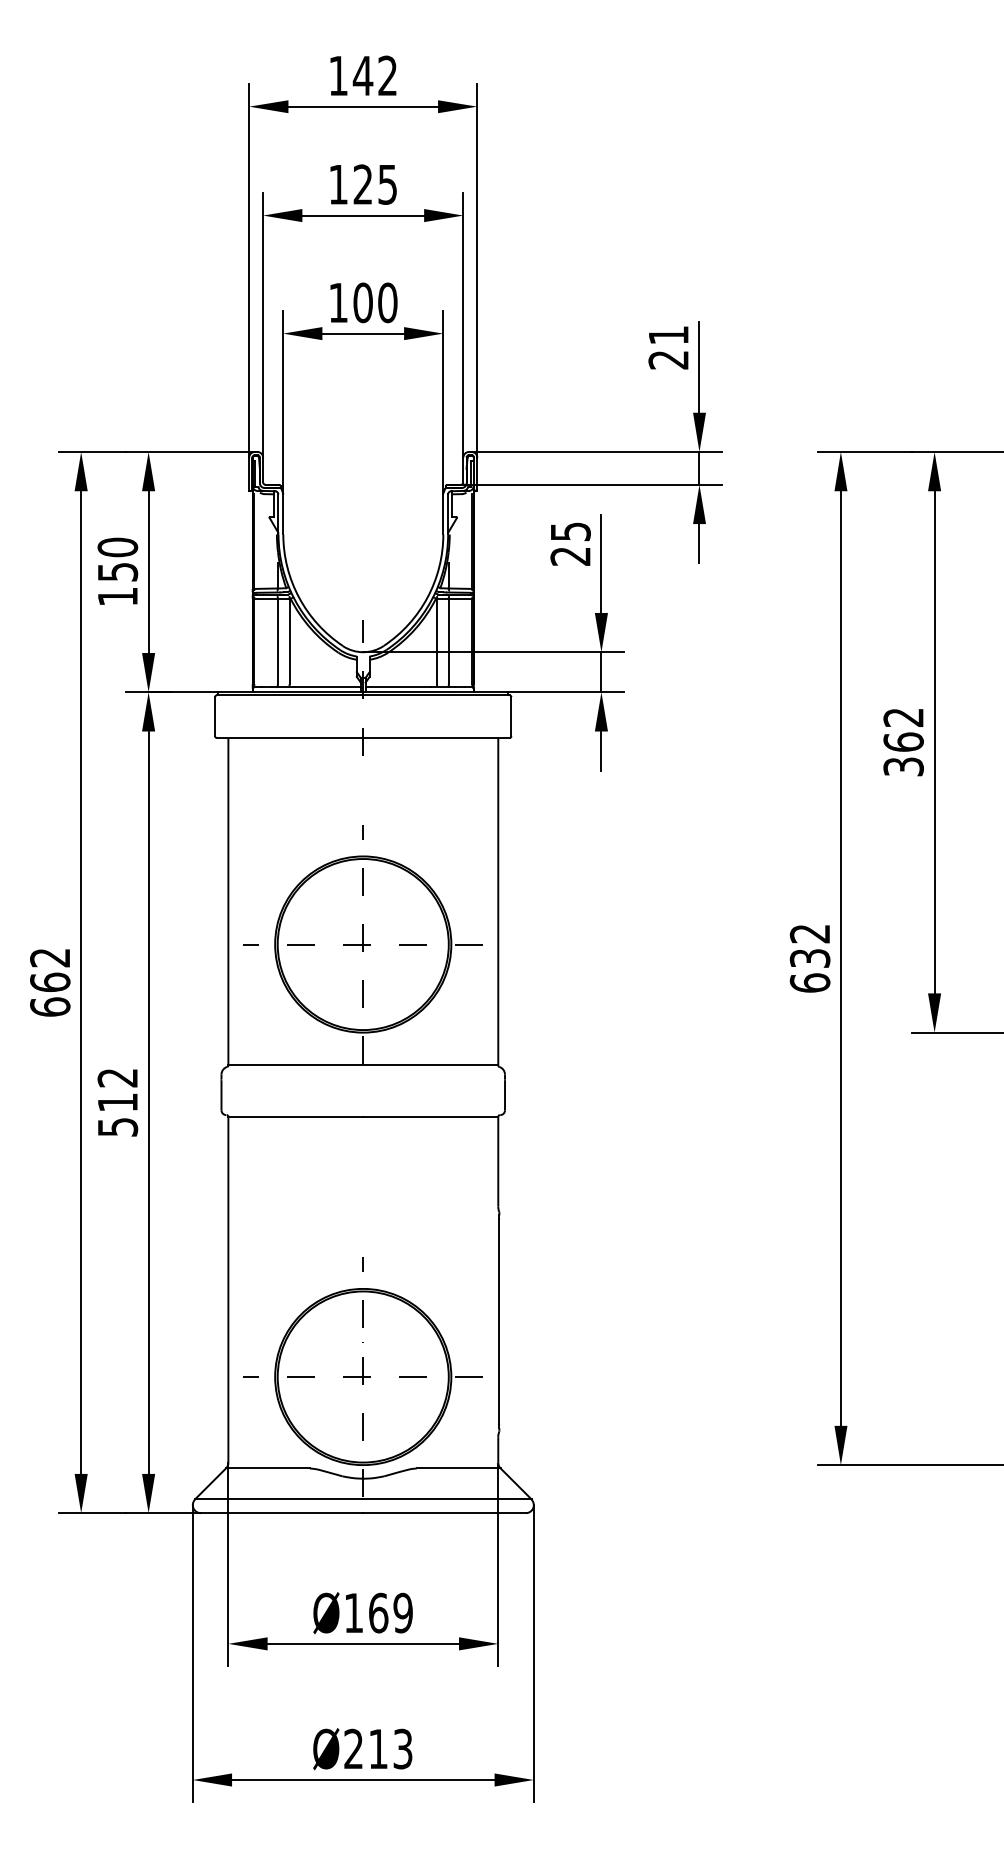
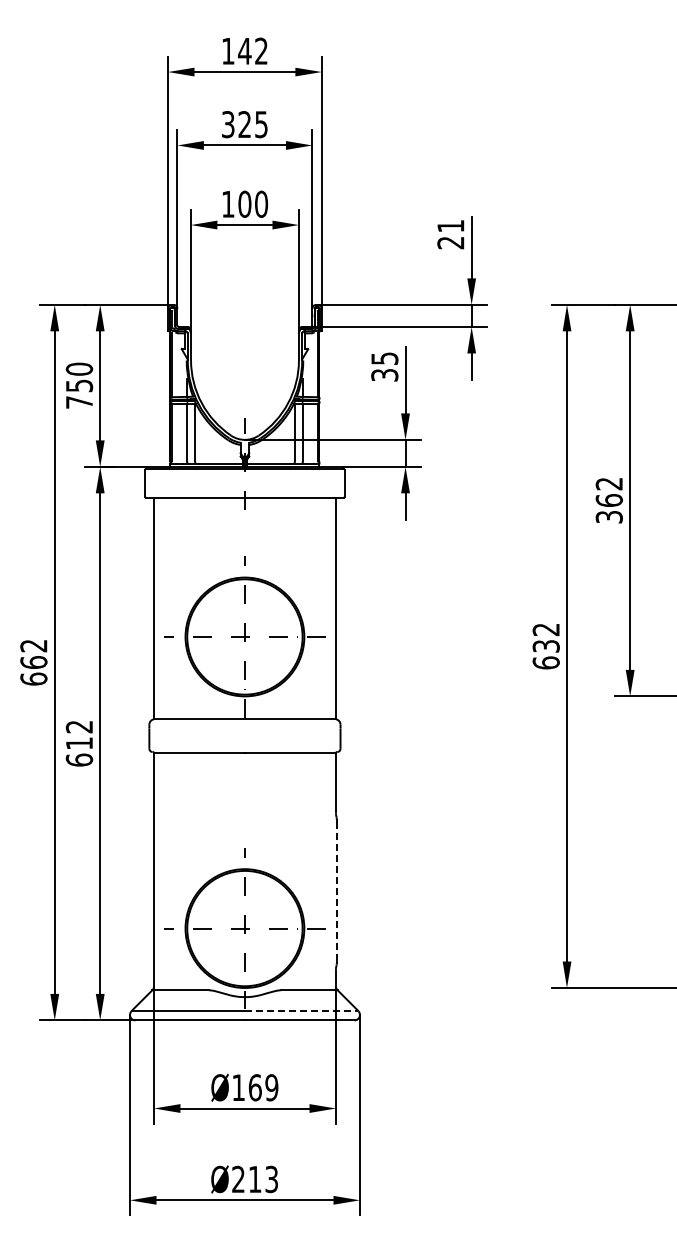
text: (338, 184) -> (228, 124), 125 -> 325
text: (570, 556) -> (384, 375), 25 -> 35
text: (117, 596) -> (79, 402), 150 -> 750
text: (117, 1126) -> (79, 759), 512 -> 612
line: (499, 1322) -> (336, 891), solid -> dashed
line: (447, 1499) -> (301, 1011), solid -> dashed

